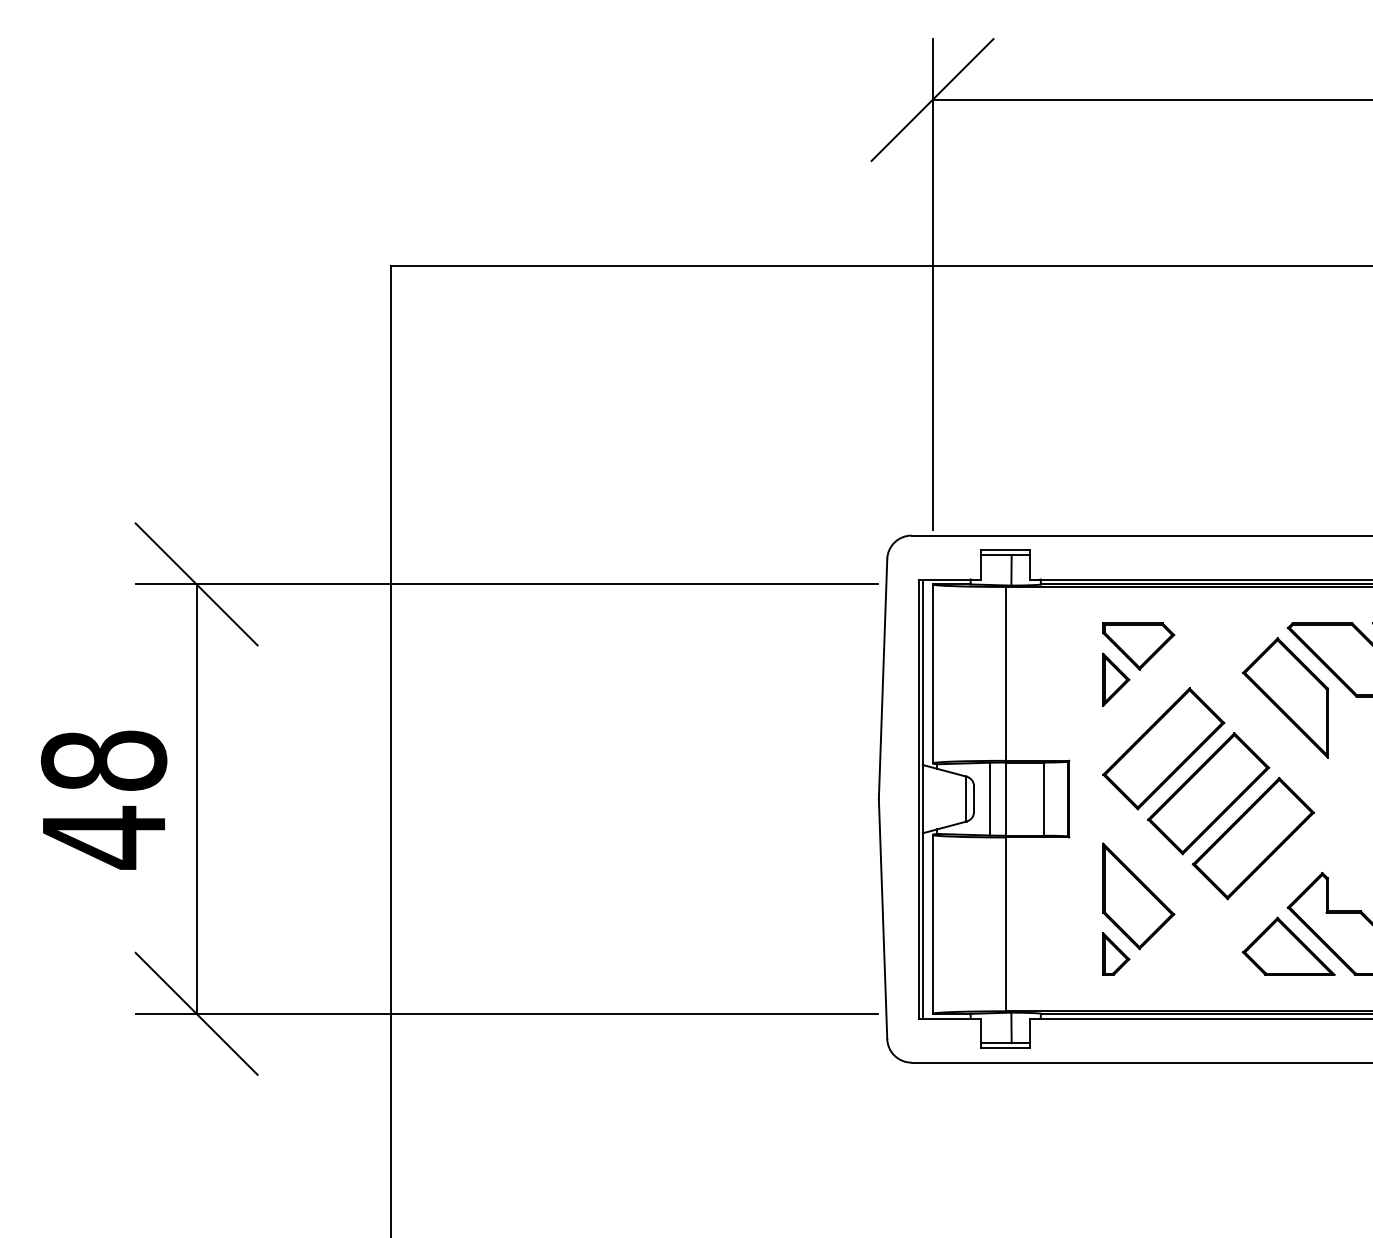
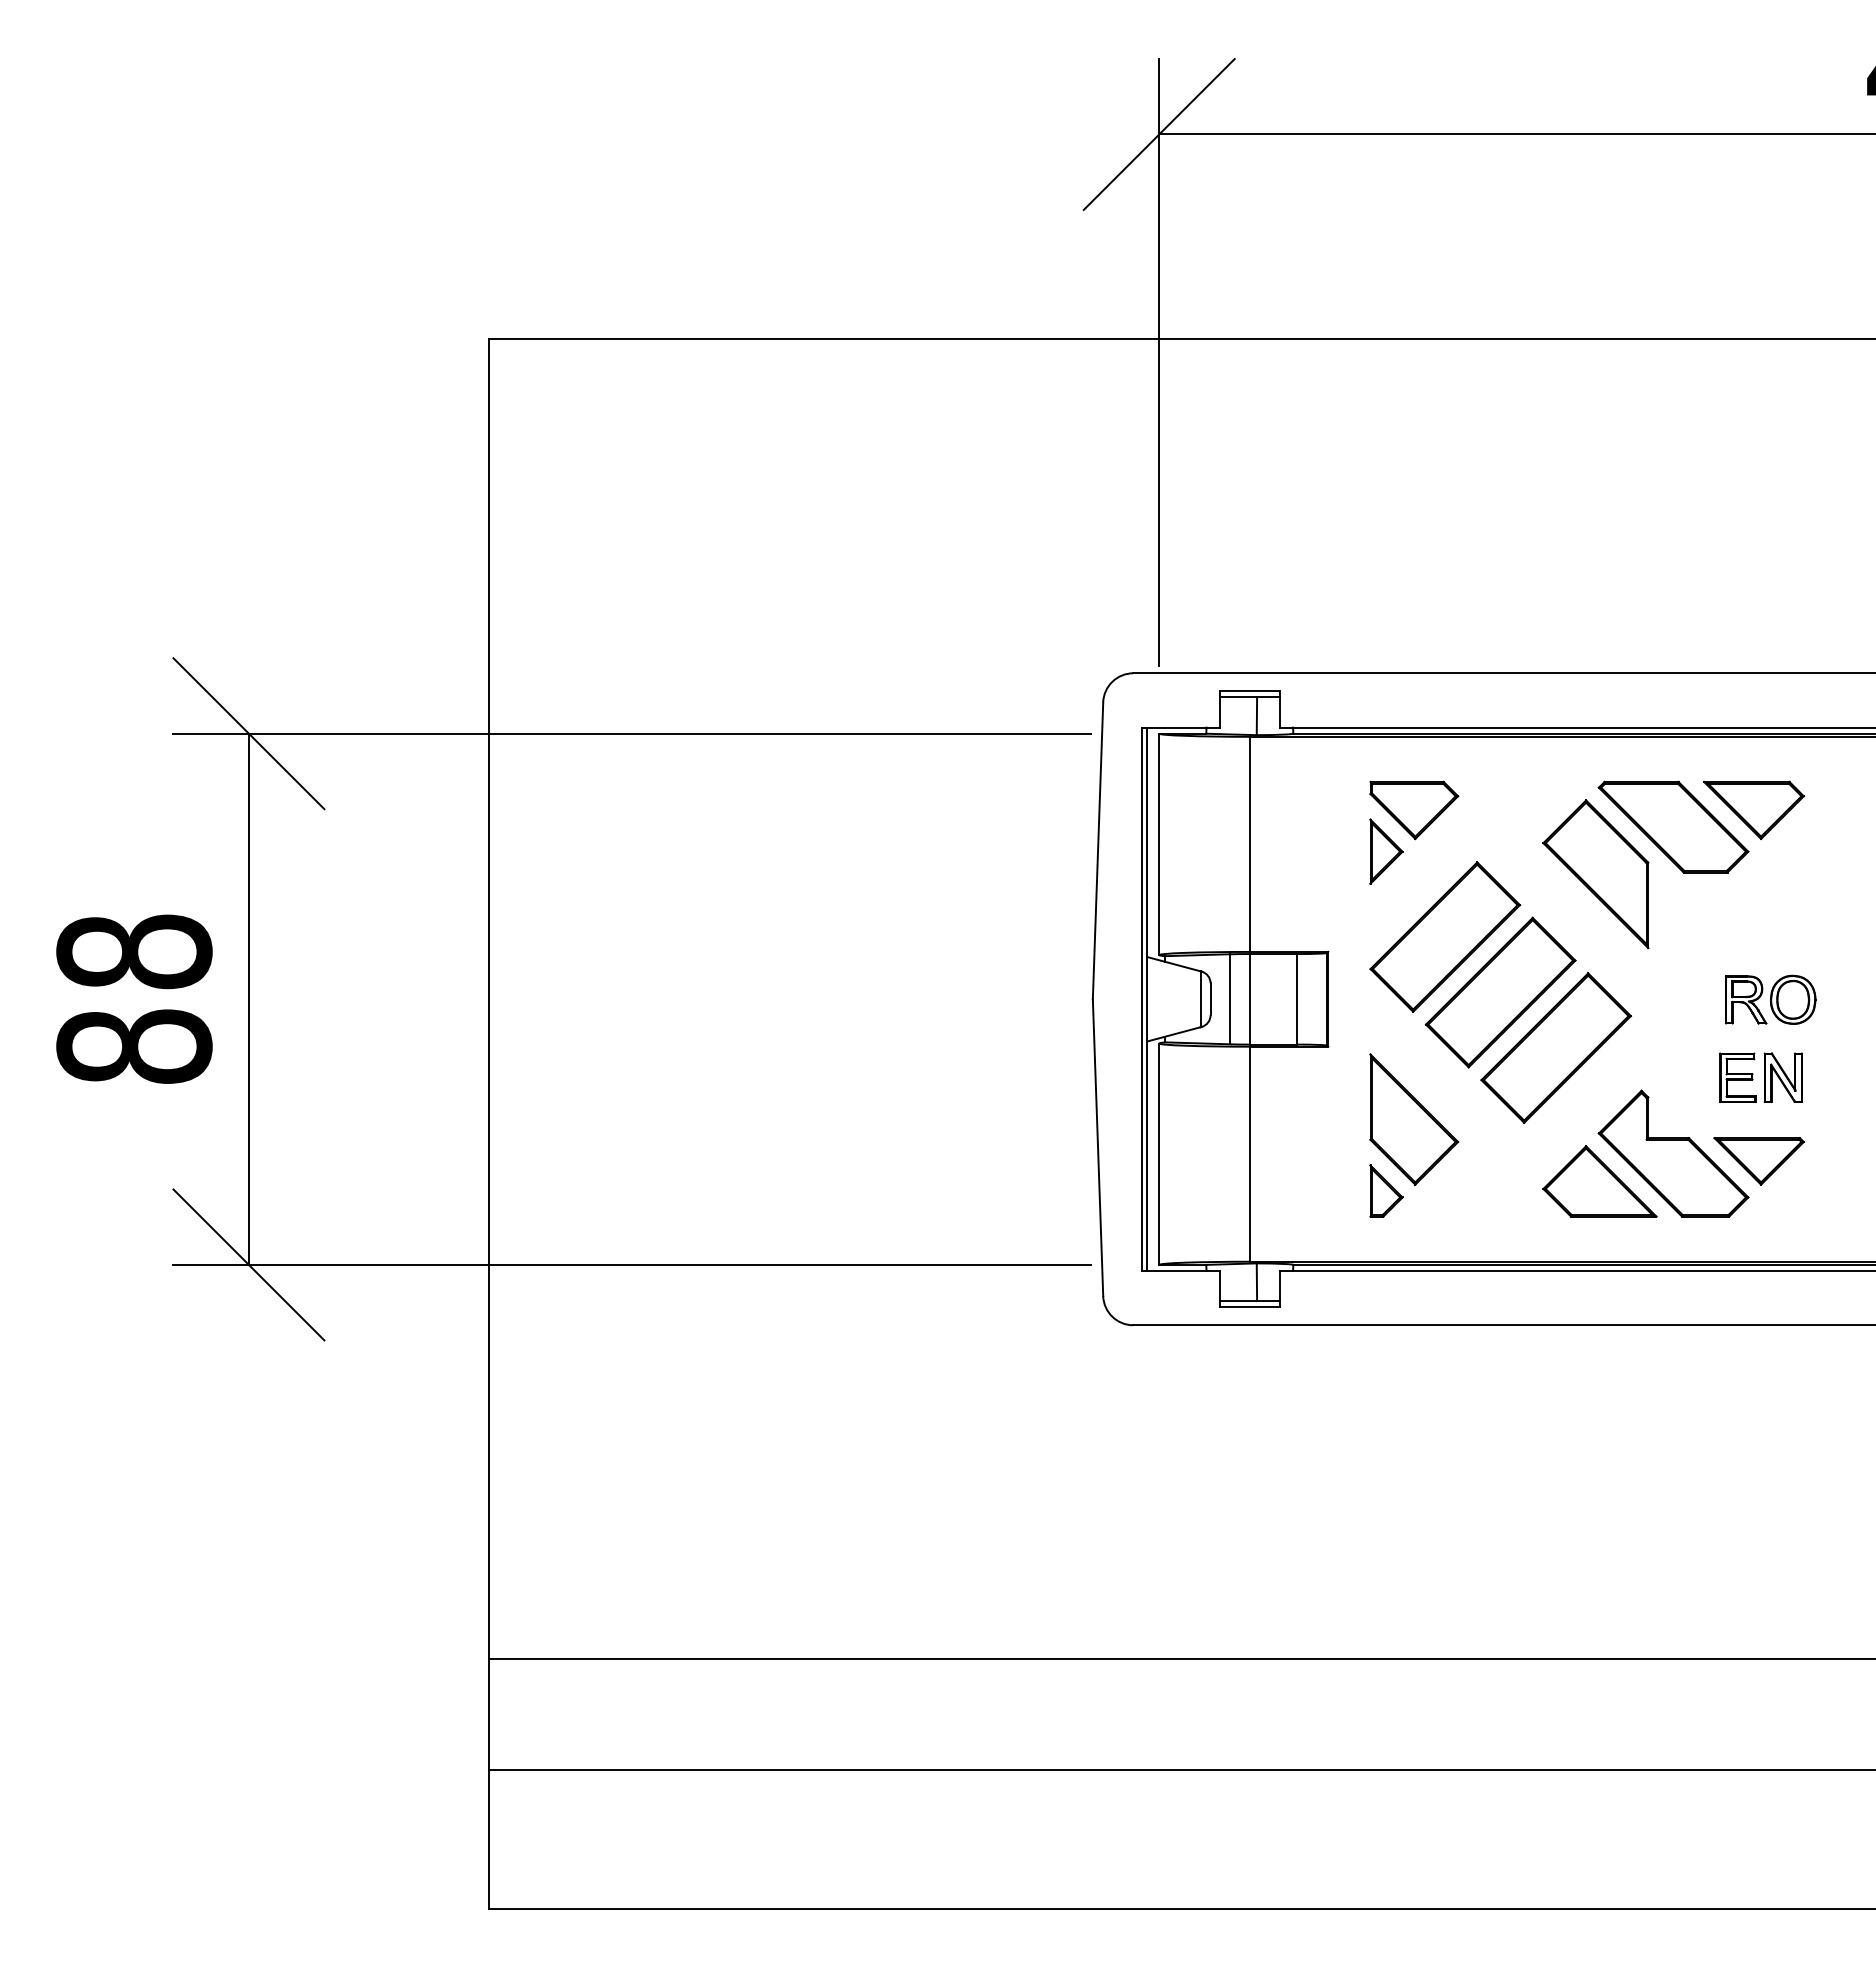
text: (104, 837) -> (134, 1046), 48 -> 88

